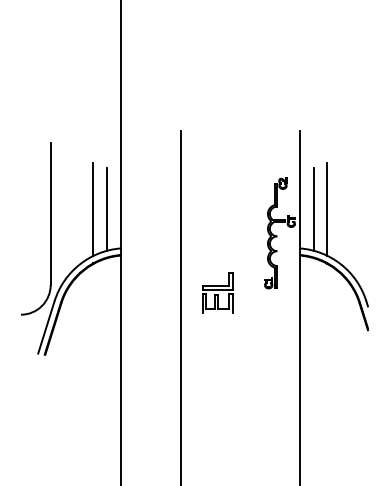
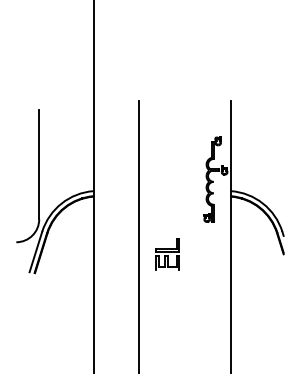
line: (93, 208) -> (72, 160), removed
line: (327, 208) -> (252, 160), removed
line: (106, 209) -> (82, 161), removed
line: (314, 209) -> (242, 161), removed
part: (217, 292) -> (167, 254), moved

